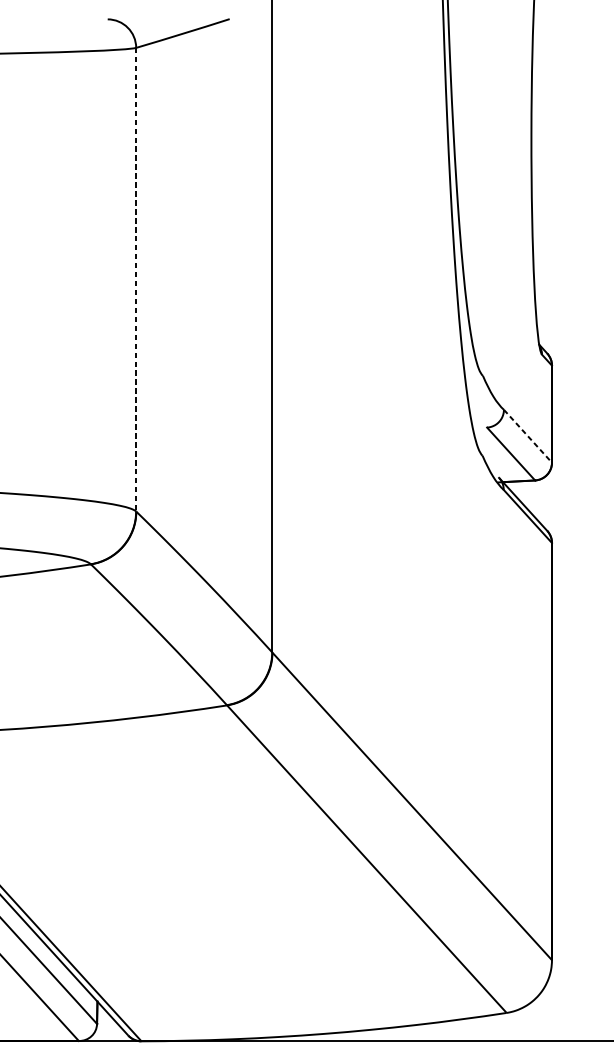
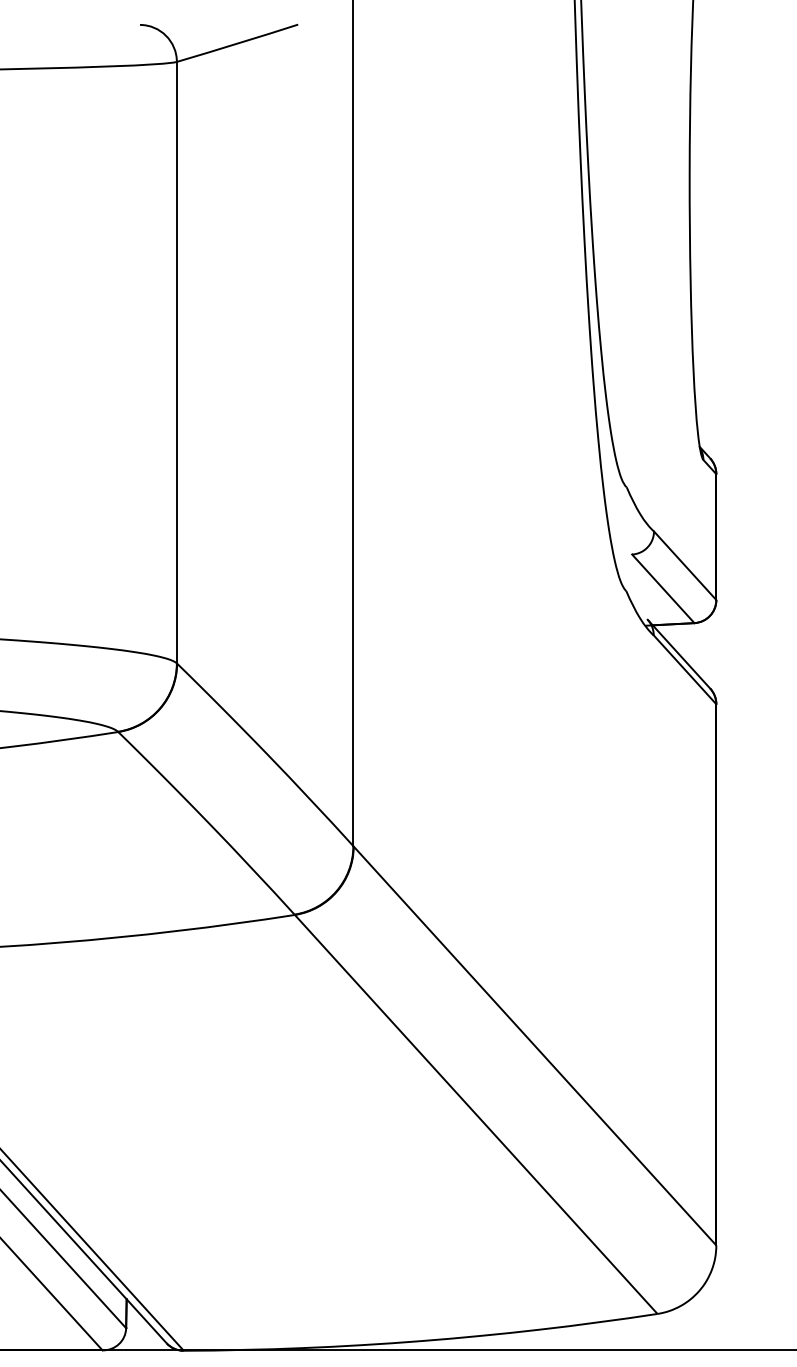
line: (135, 279) -> (176, 362), dashed -> solid
line: (528, 436) -> (685, 566), dashed -> solid

